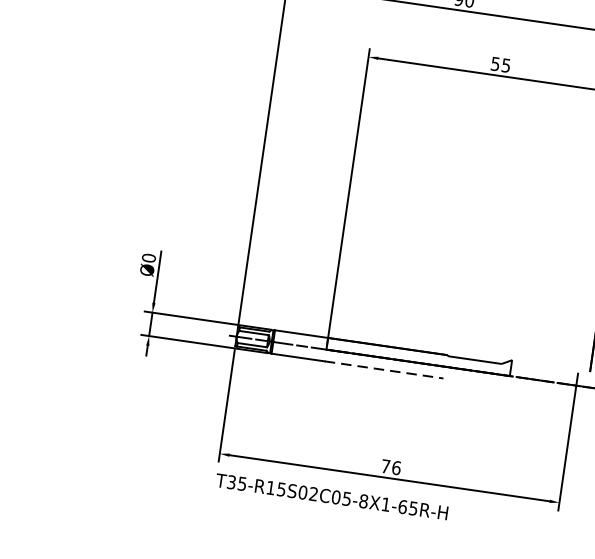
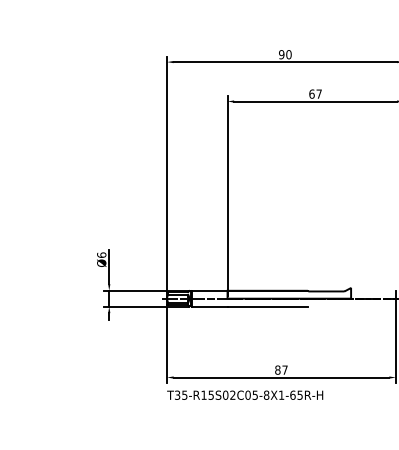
text: (500, 63) -> (315, 93), 55 -> 67
text: (148, 257) -> (101, 254), Ø0 -> Ø6
line: (384, 369) -> (267, 306), dashed -> solid
text: (391, 466) -> (281, 369), 76 -> 87

